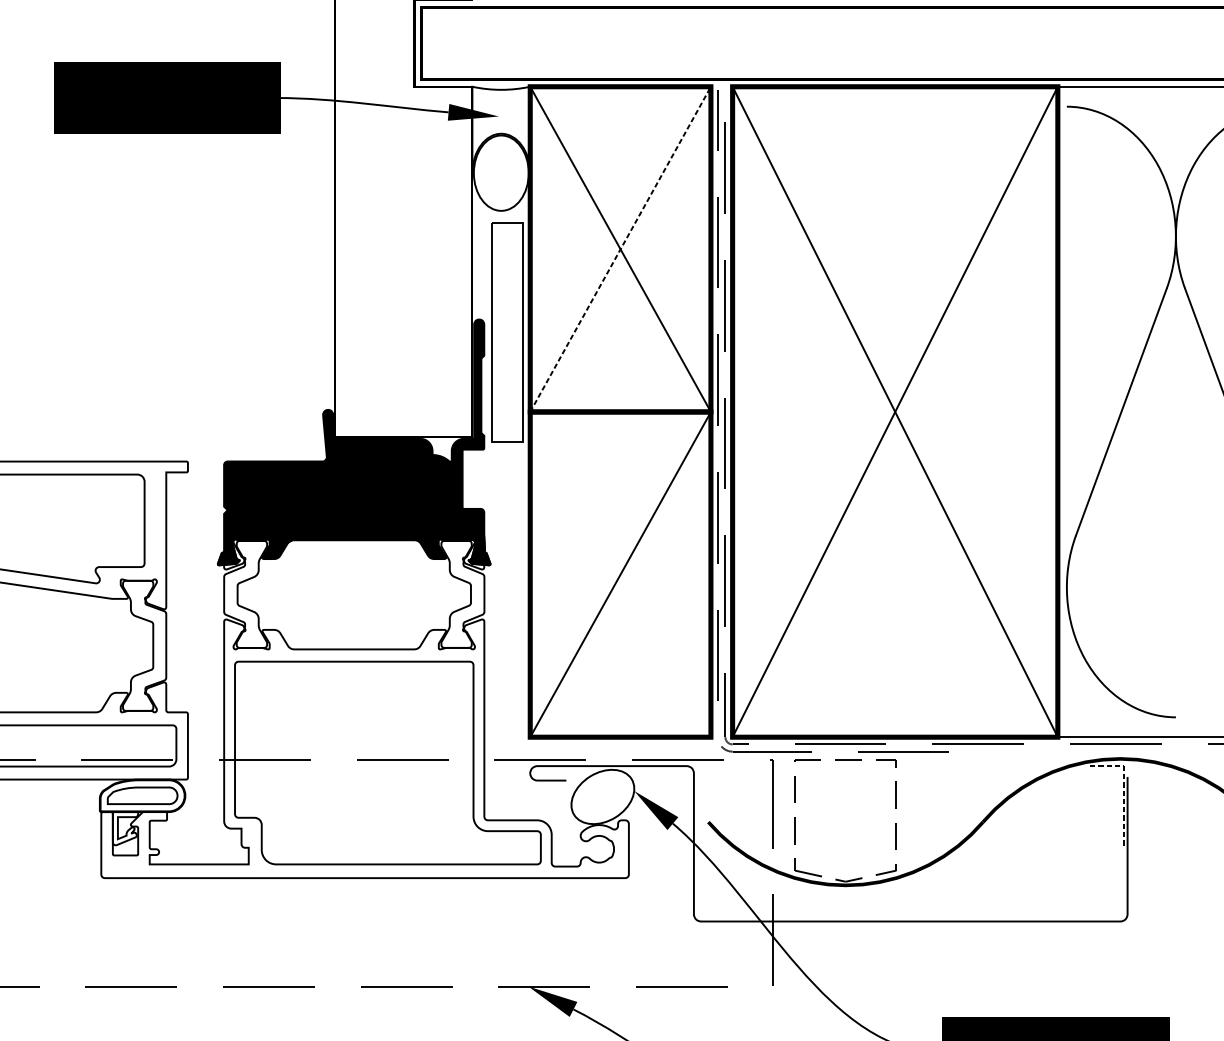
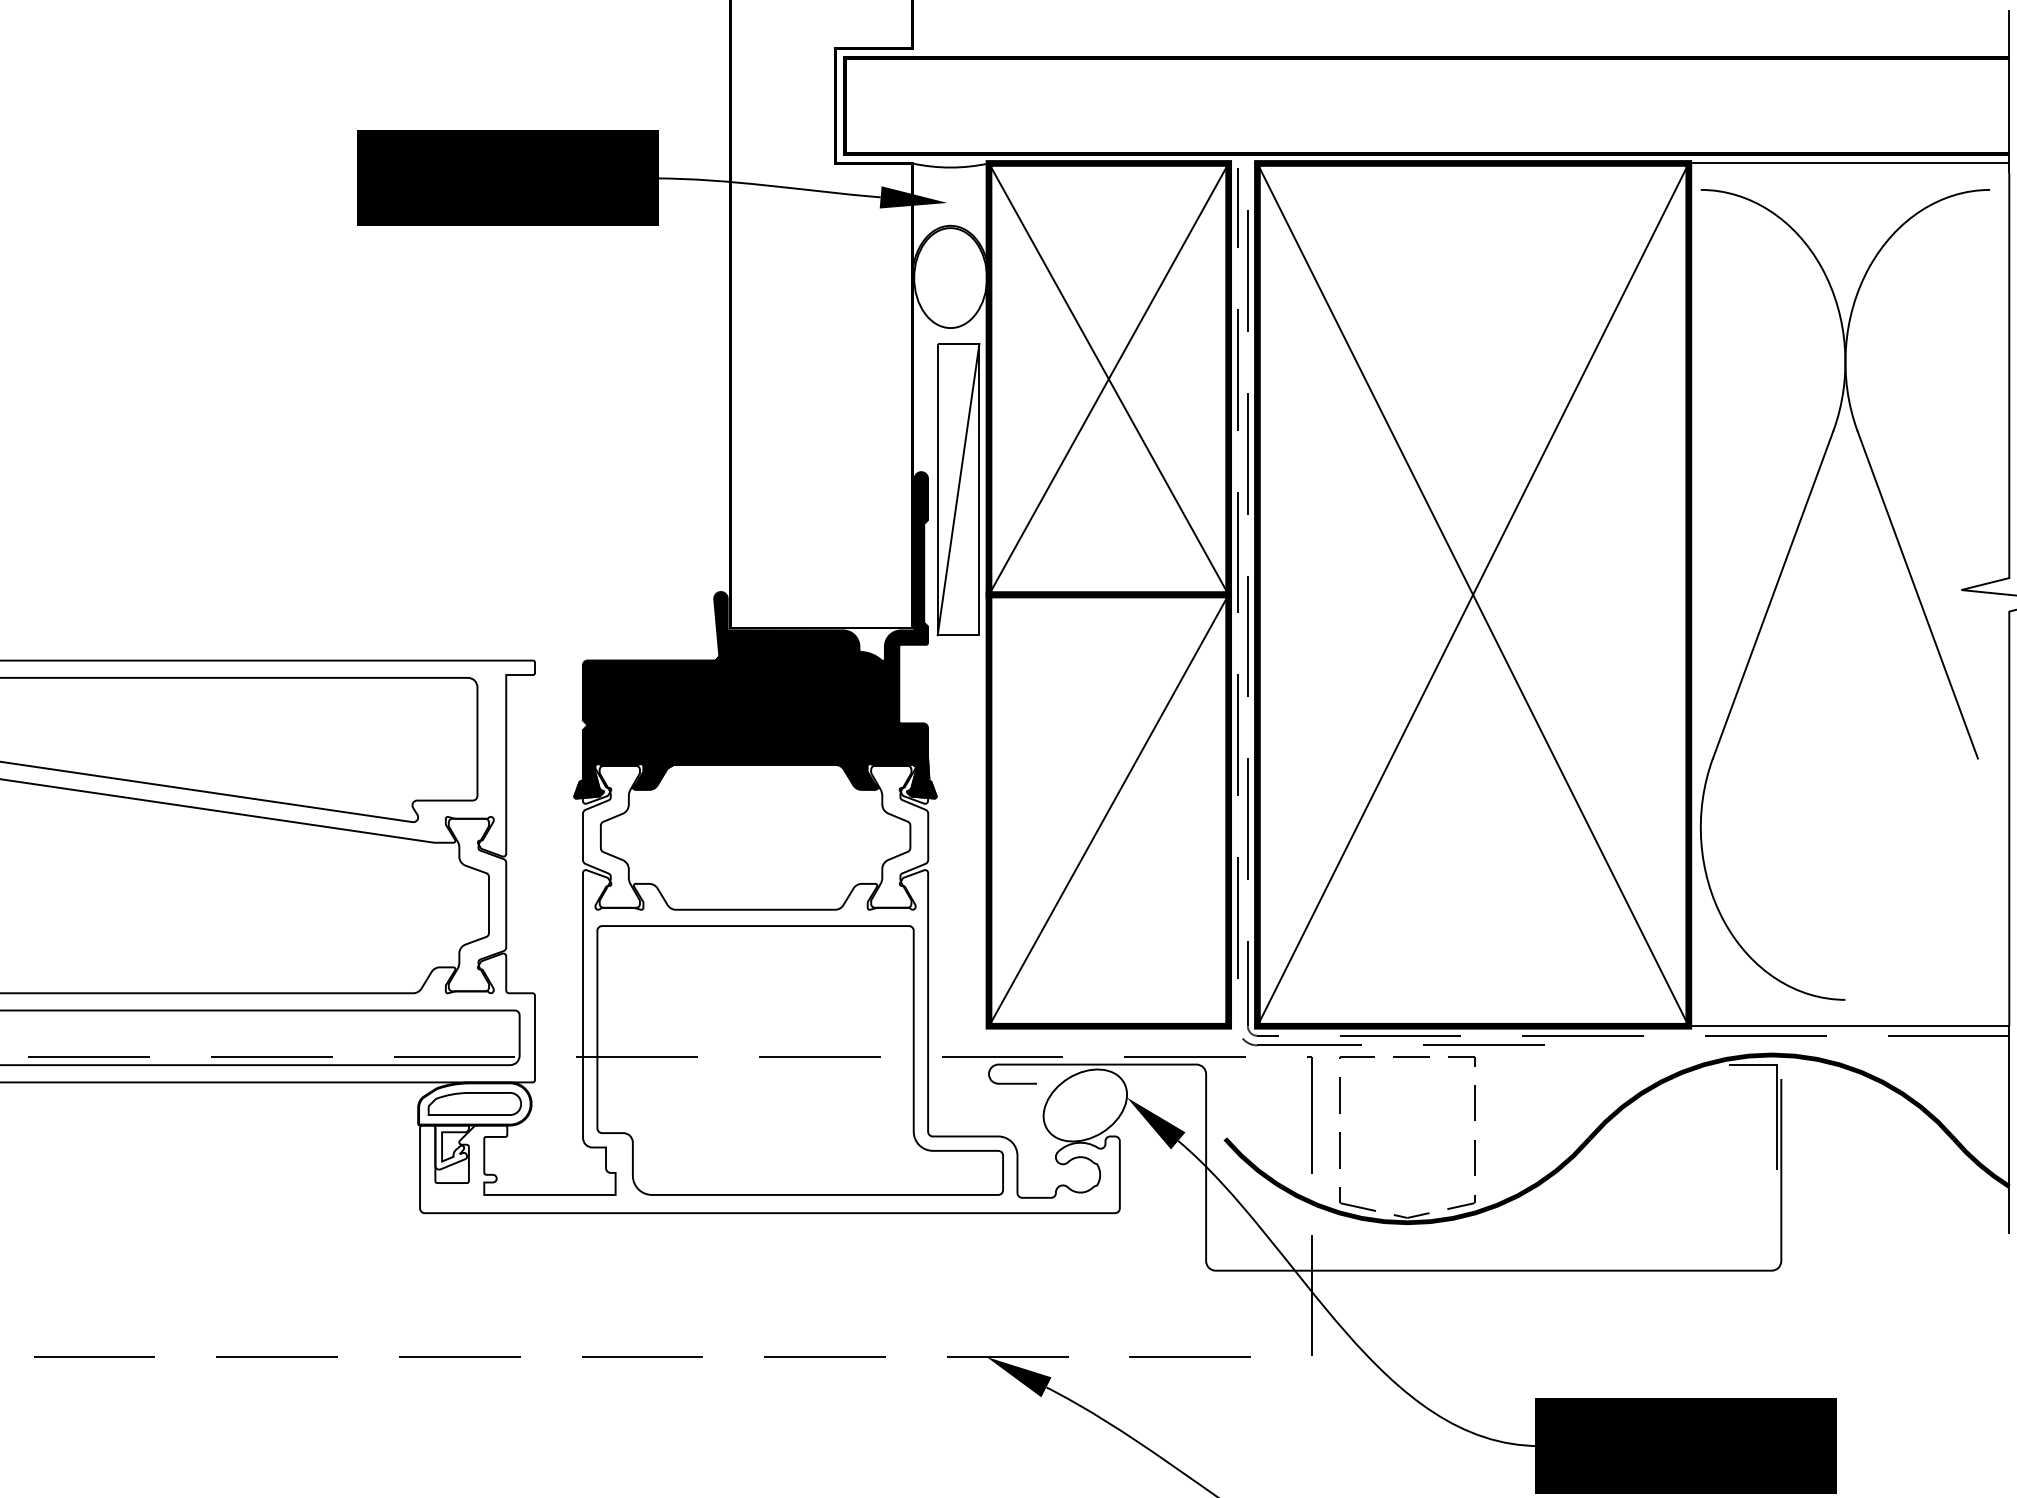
line: (620, 249) -> (1108, 379), dashed -> solid
line: (507, 332) -> (958, 489), added
line: (1123, 787) -> (1776, 1092), dashed -> solid

